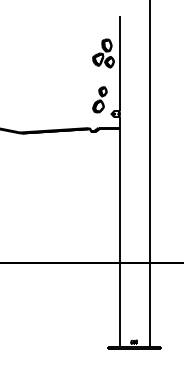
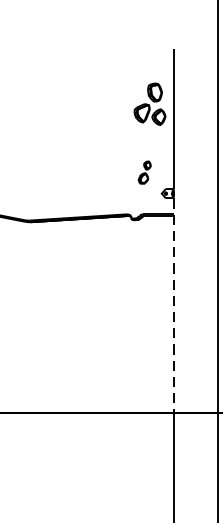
part: (99, 99) -> (144, 172), size x0.6
line: (119, 189) -> (173, 304), solid -> dashed

